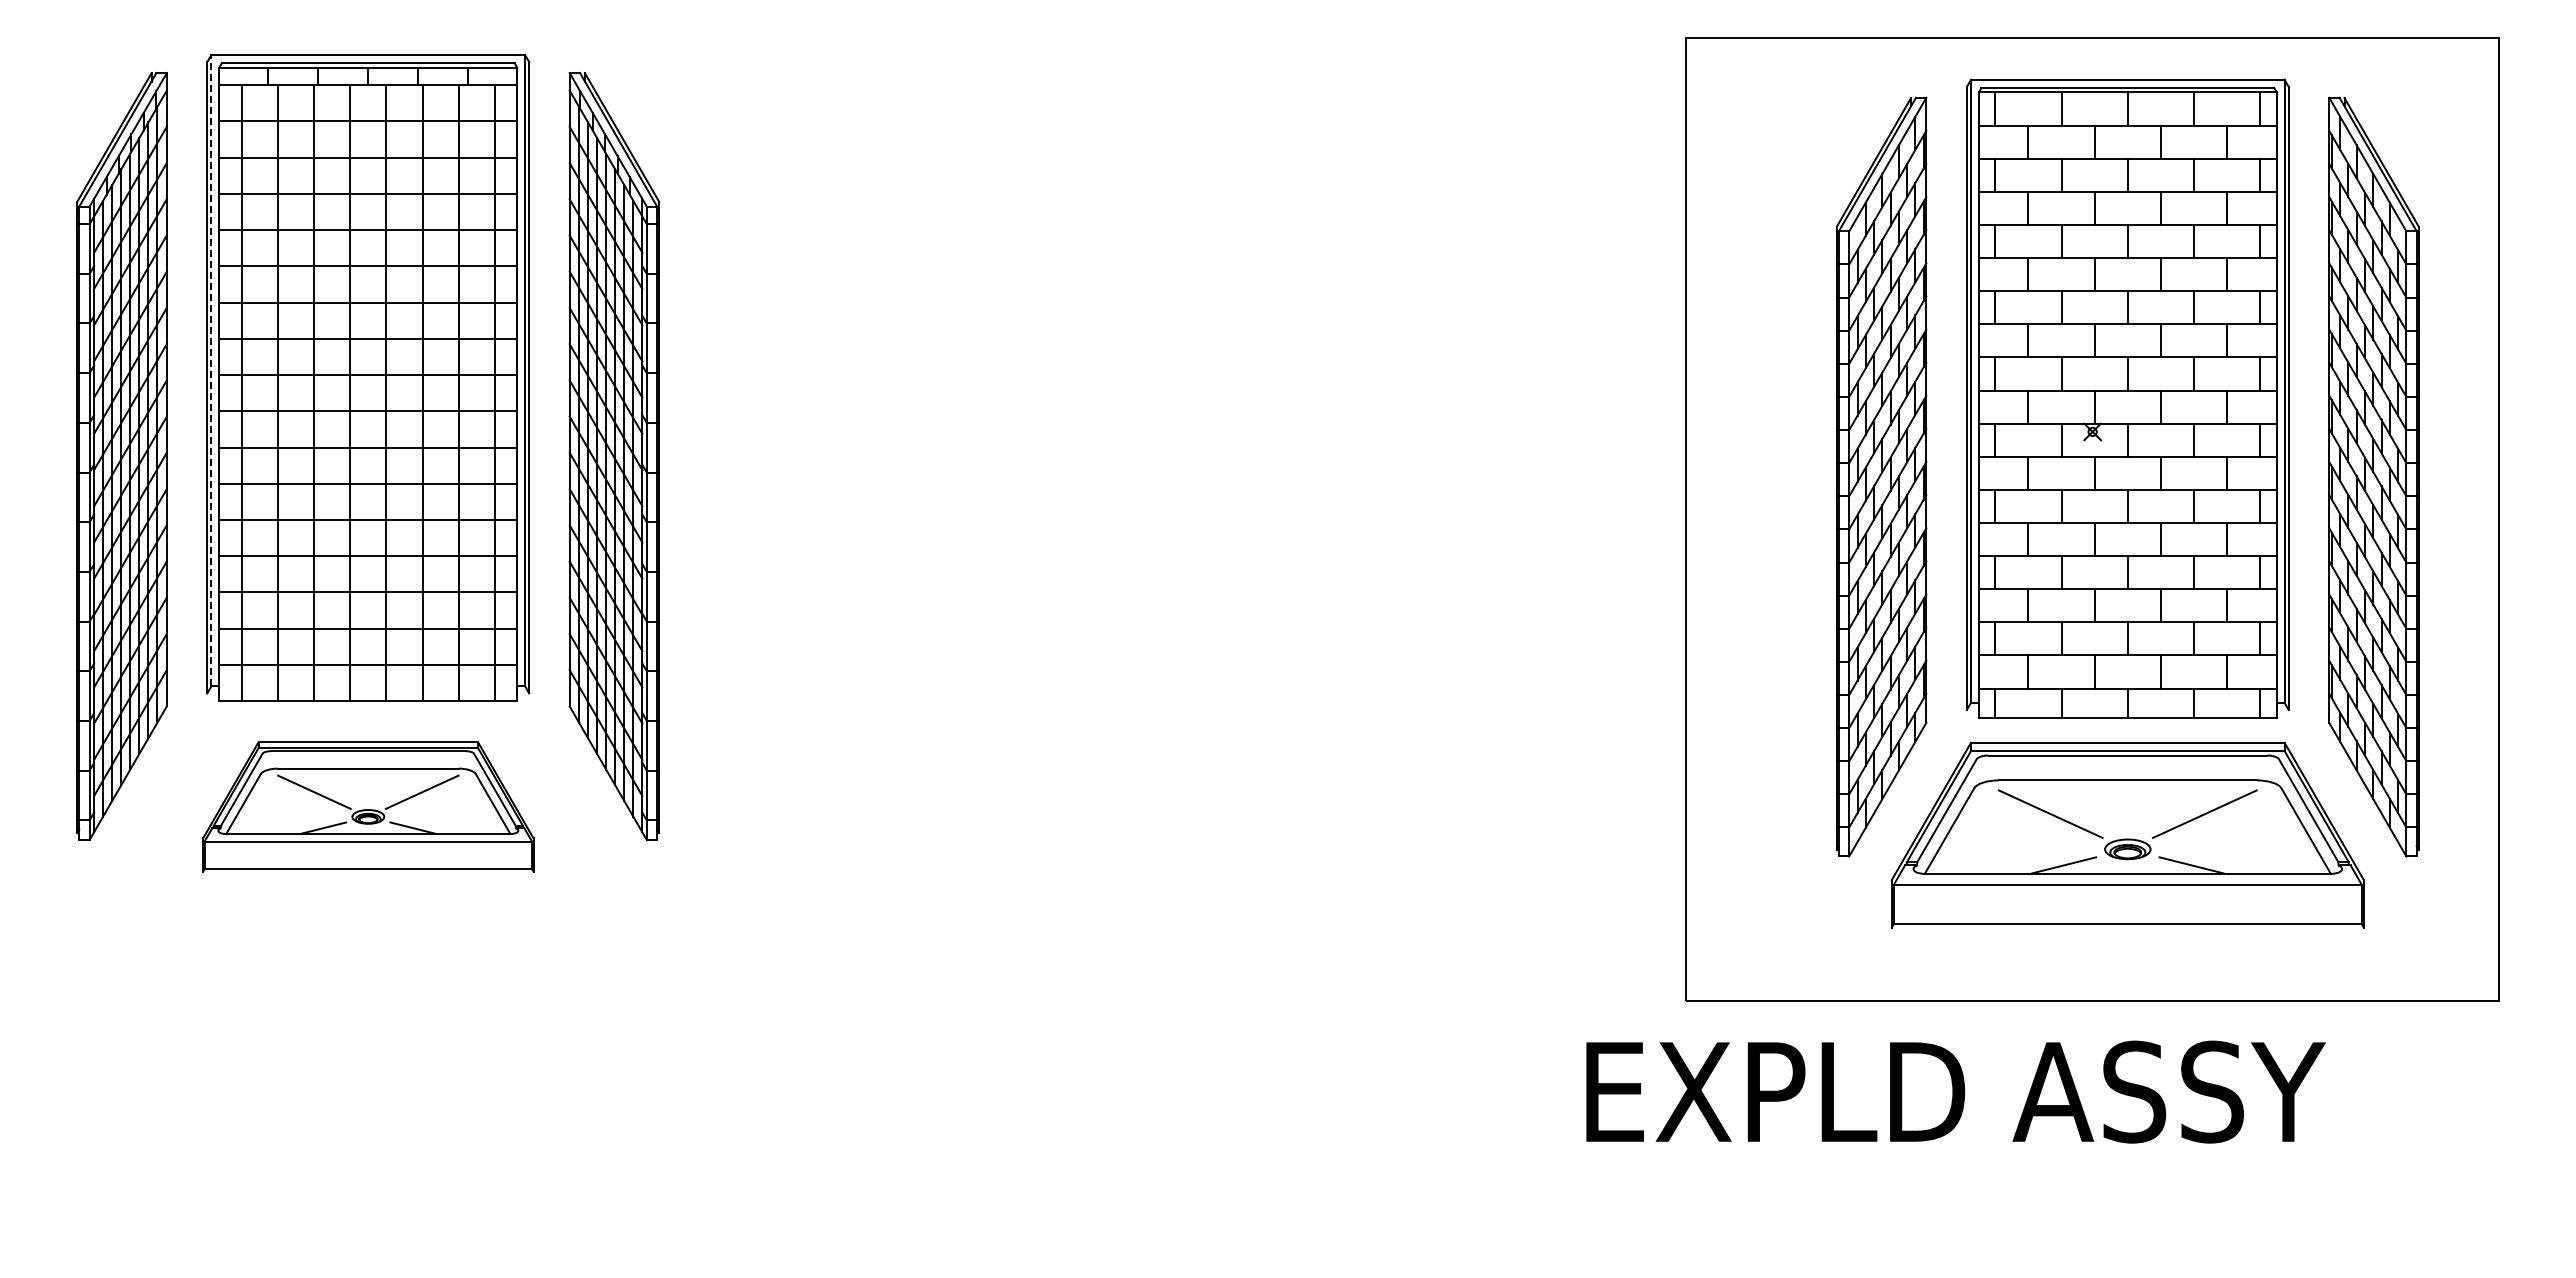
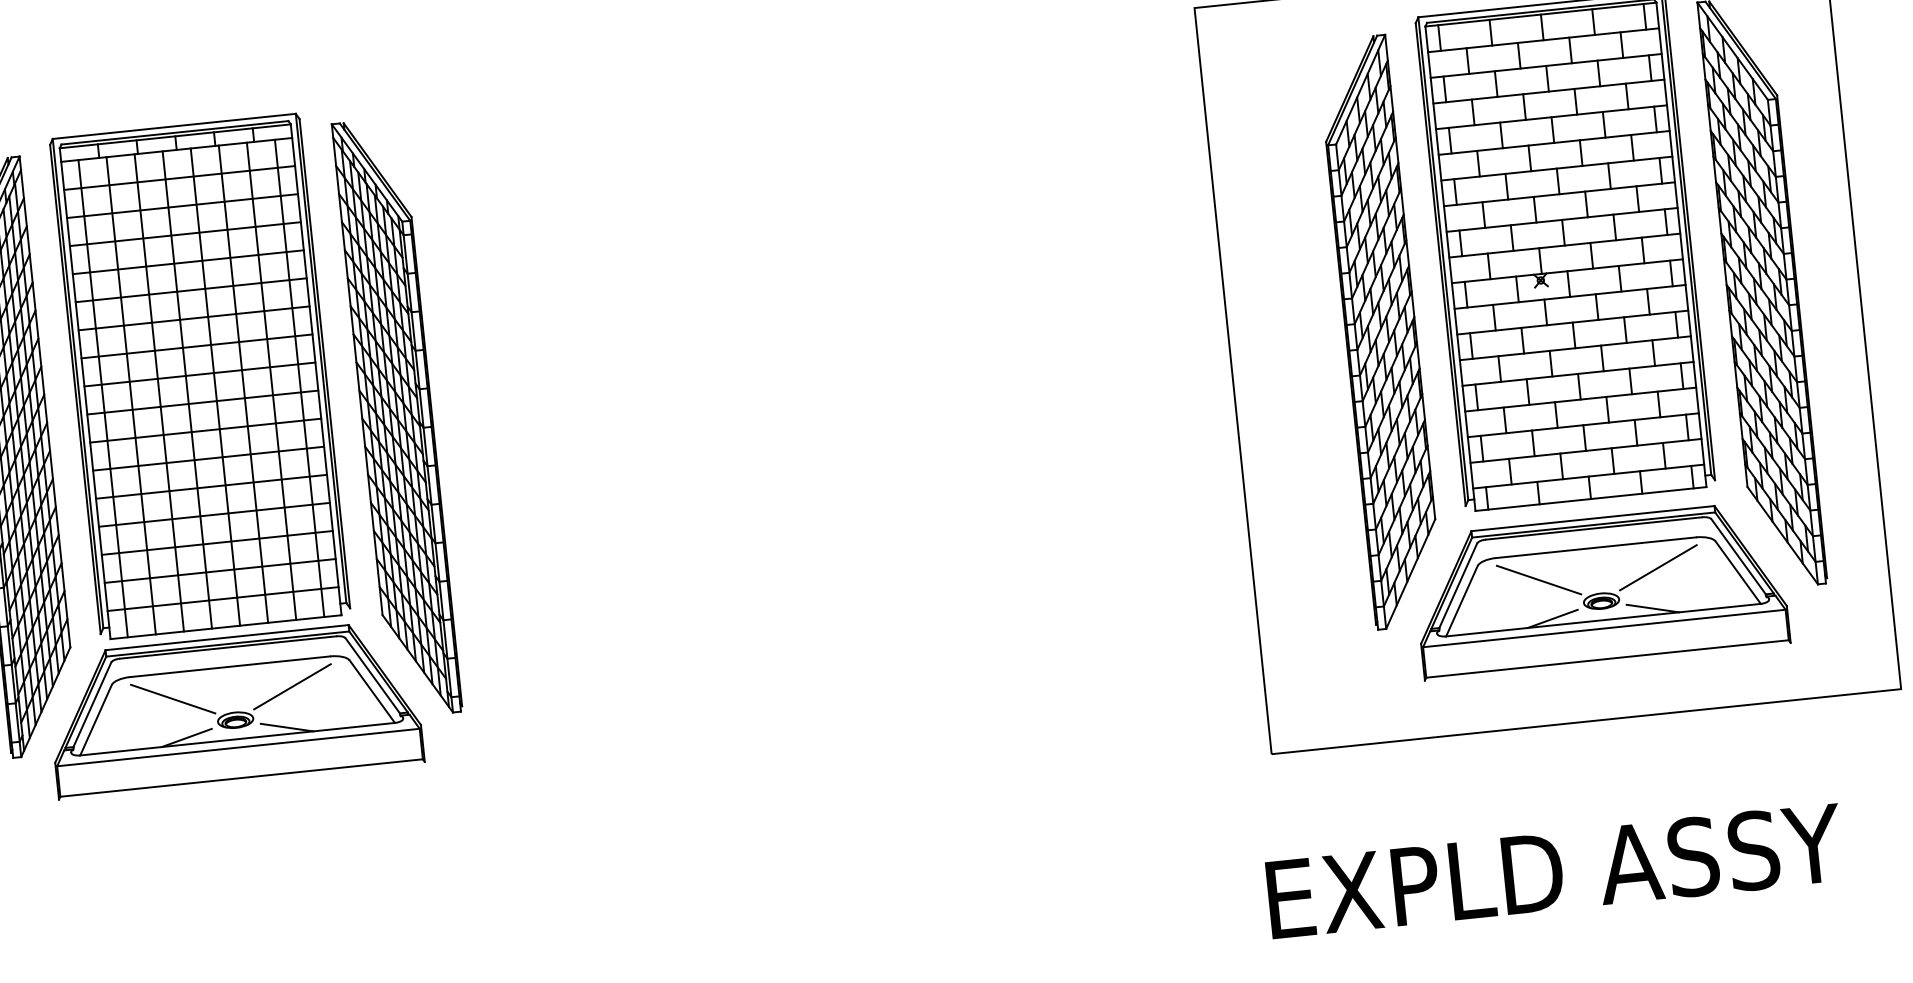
line: (211, 370) -> (78, 383), dashed -> solid
part: (368, 806) -> (234, 708), size x1.43
text: (1955, 1091) -> (1554, 870), moved

